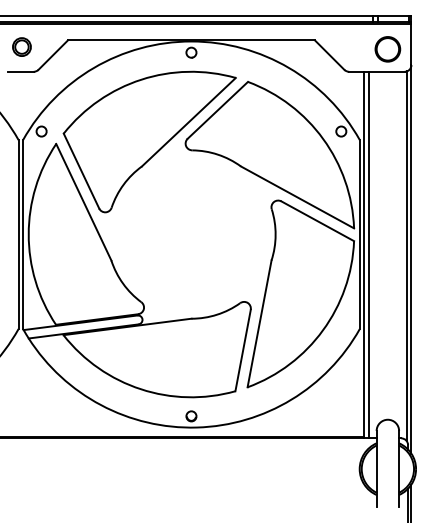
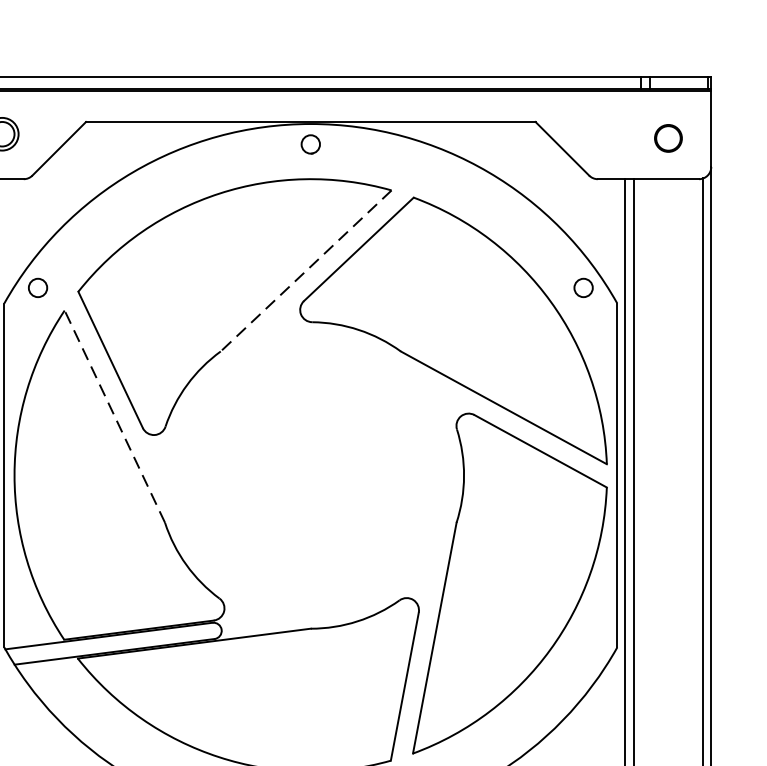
part: (387, 49) -> (667, 138), size x0.6
line: (188, 122) -> (305, 271), solid -> dashed
line: (83, 201) -> (114, 415), solid -> dashed

